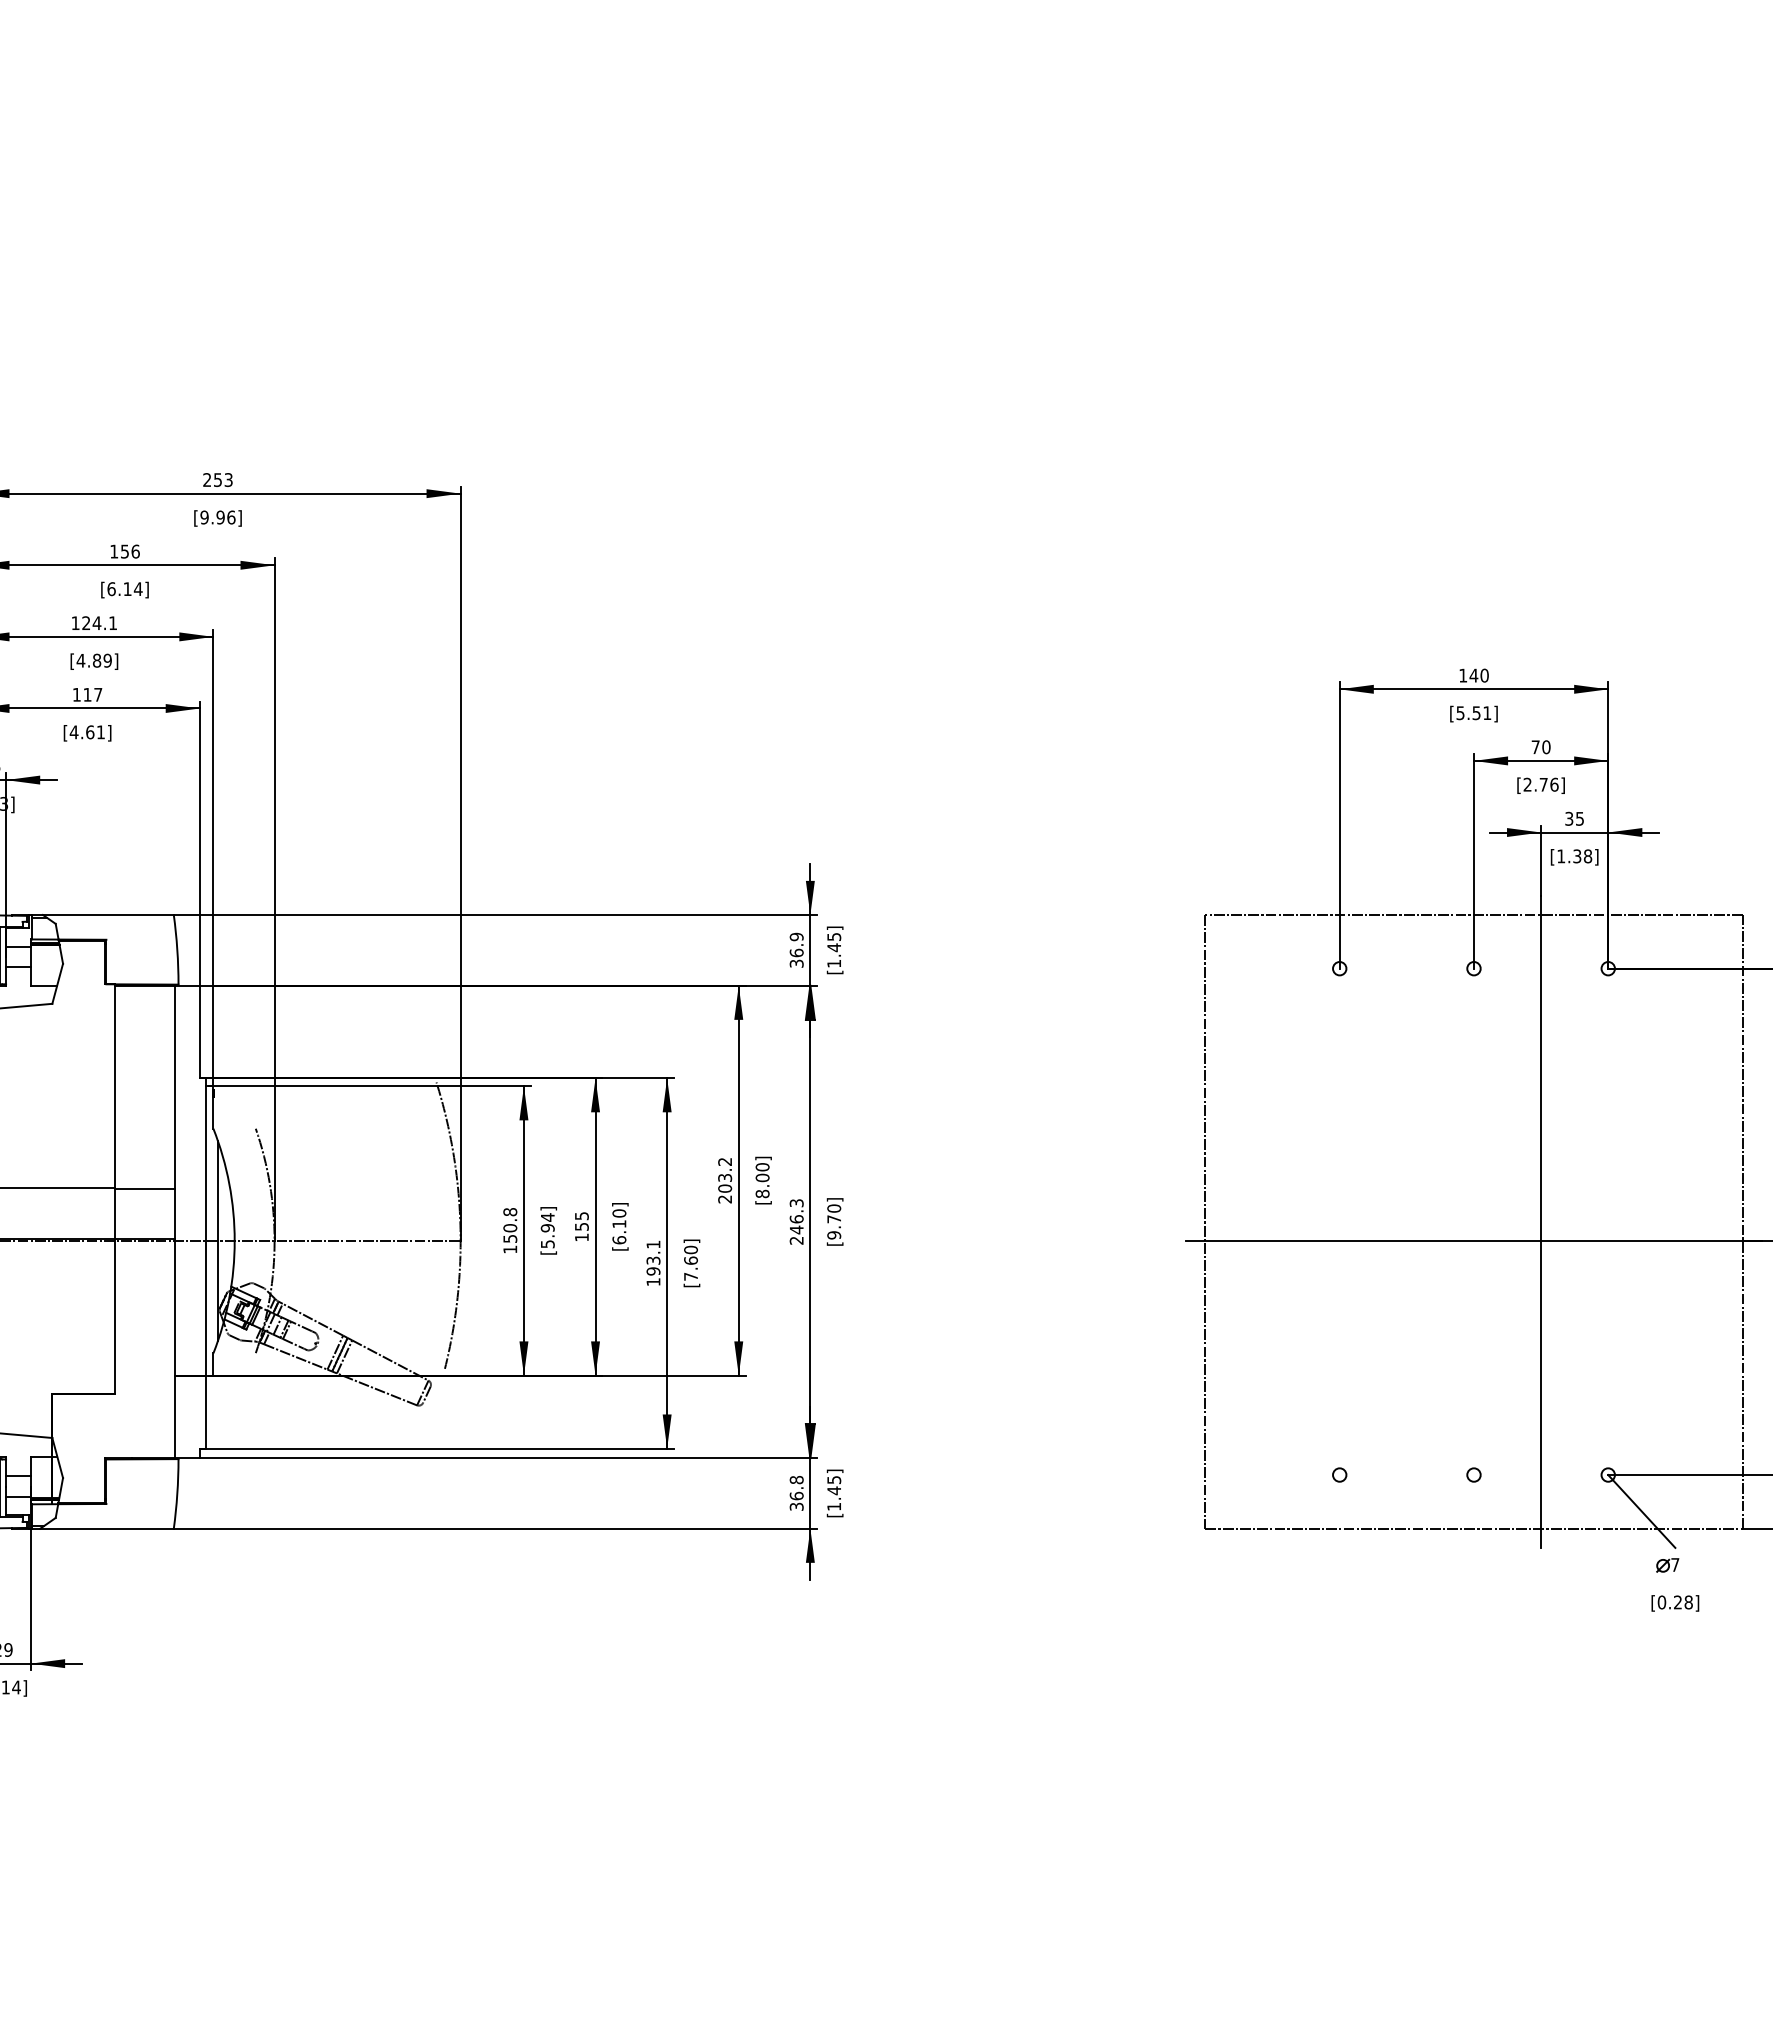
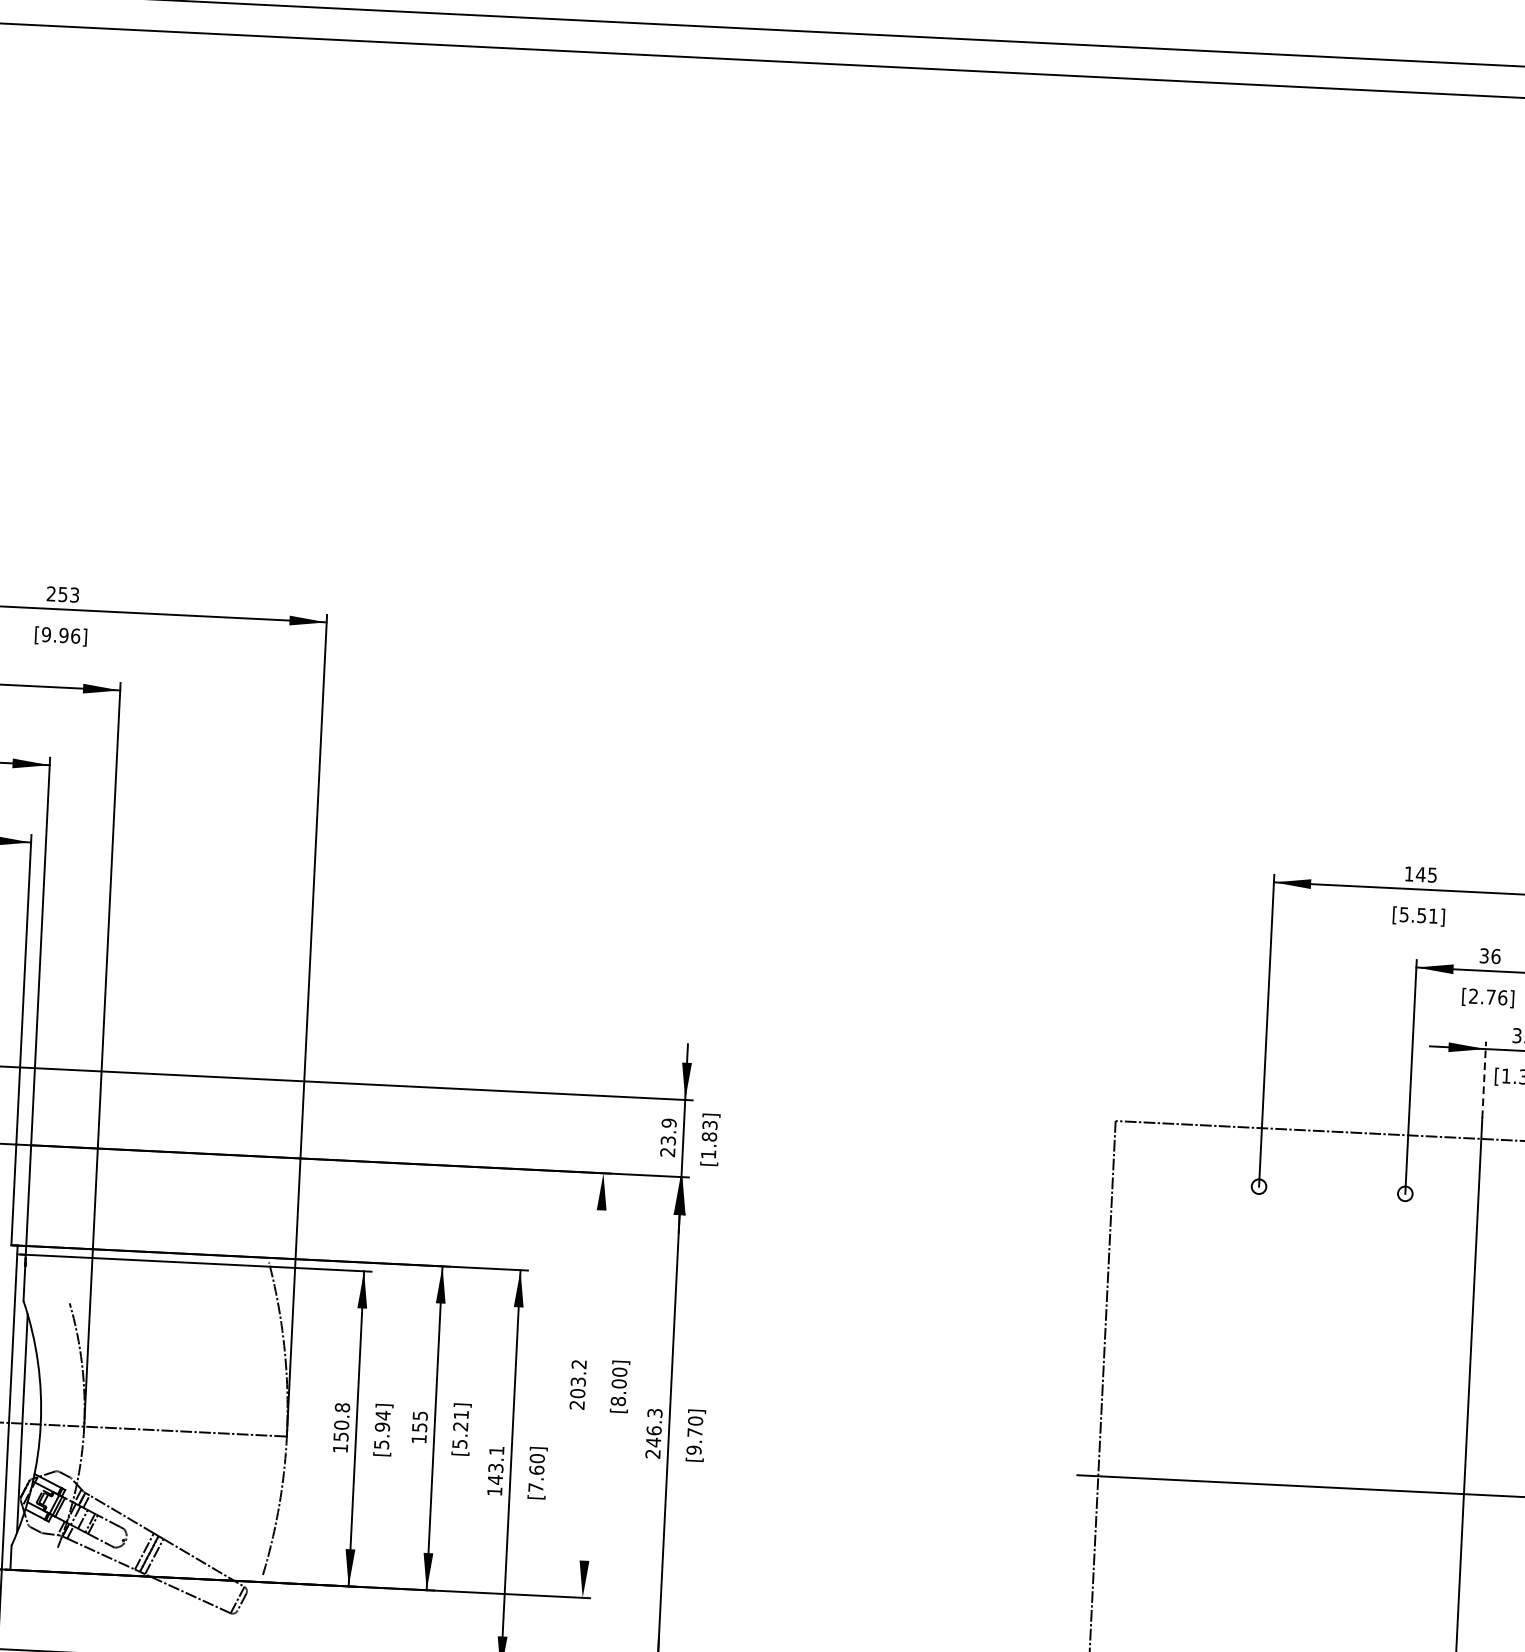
text: (1484, 675) -> (1432, 875), 140 -> 145
text: (1540, 747) -> (1489, 956), 70 -> 36
line: (1541, 860) -> (1484, 1079), solid -> dashed
text: (834, 942) -> (710, 1131), [1.45] -> [1.83]
text: (796, 957) -> (667, 1145), 36.9 -> 23.9
line: (738, 1180) -> (592, 1385), removed
text: (619, 1226) -> (460, 1429), [6.10] -> [5.21]
text: (653, 1271) -> (495, 1480), 193.1 -> 143.1

